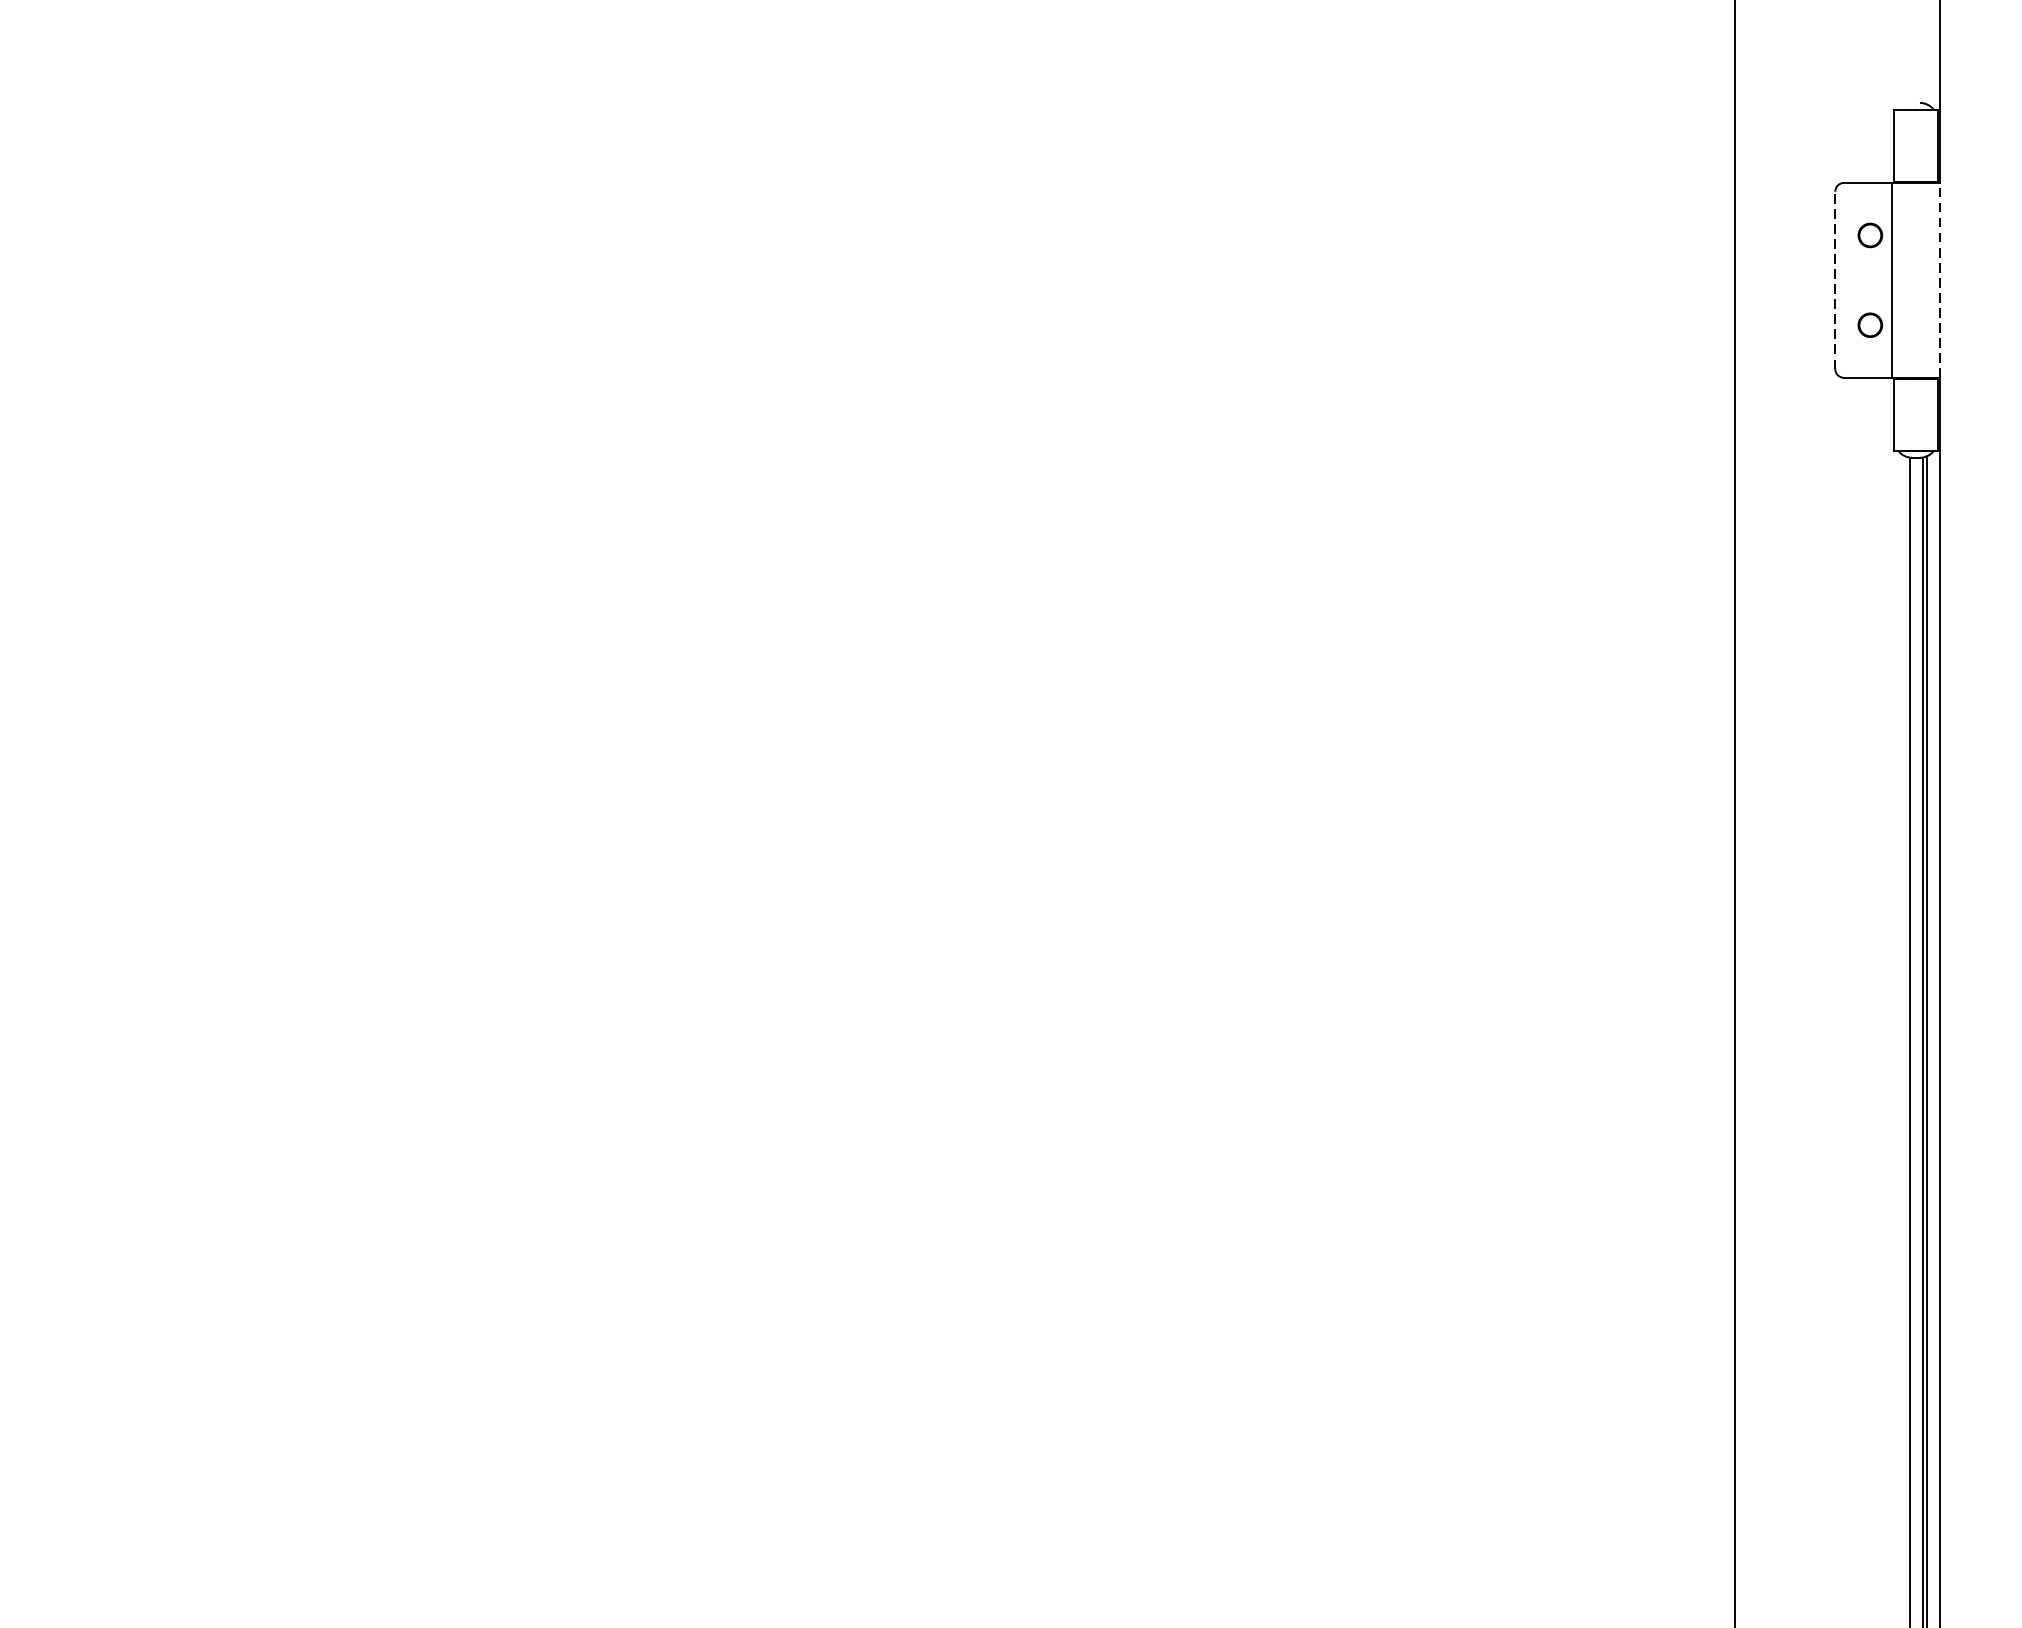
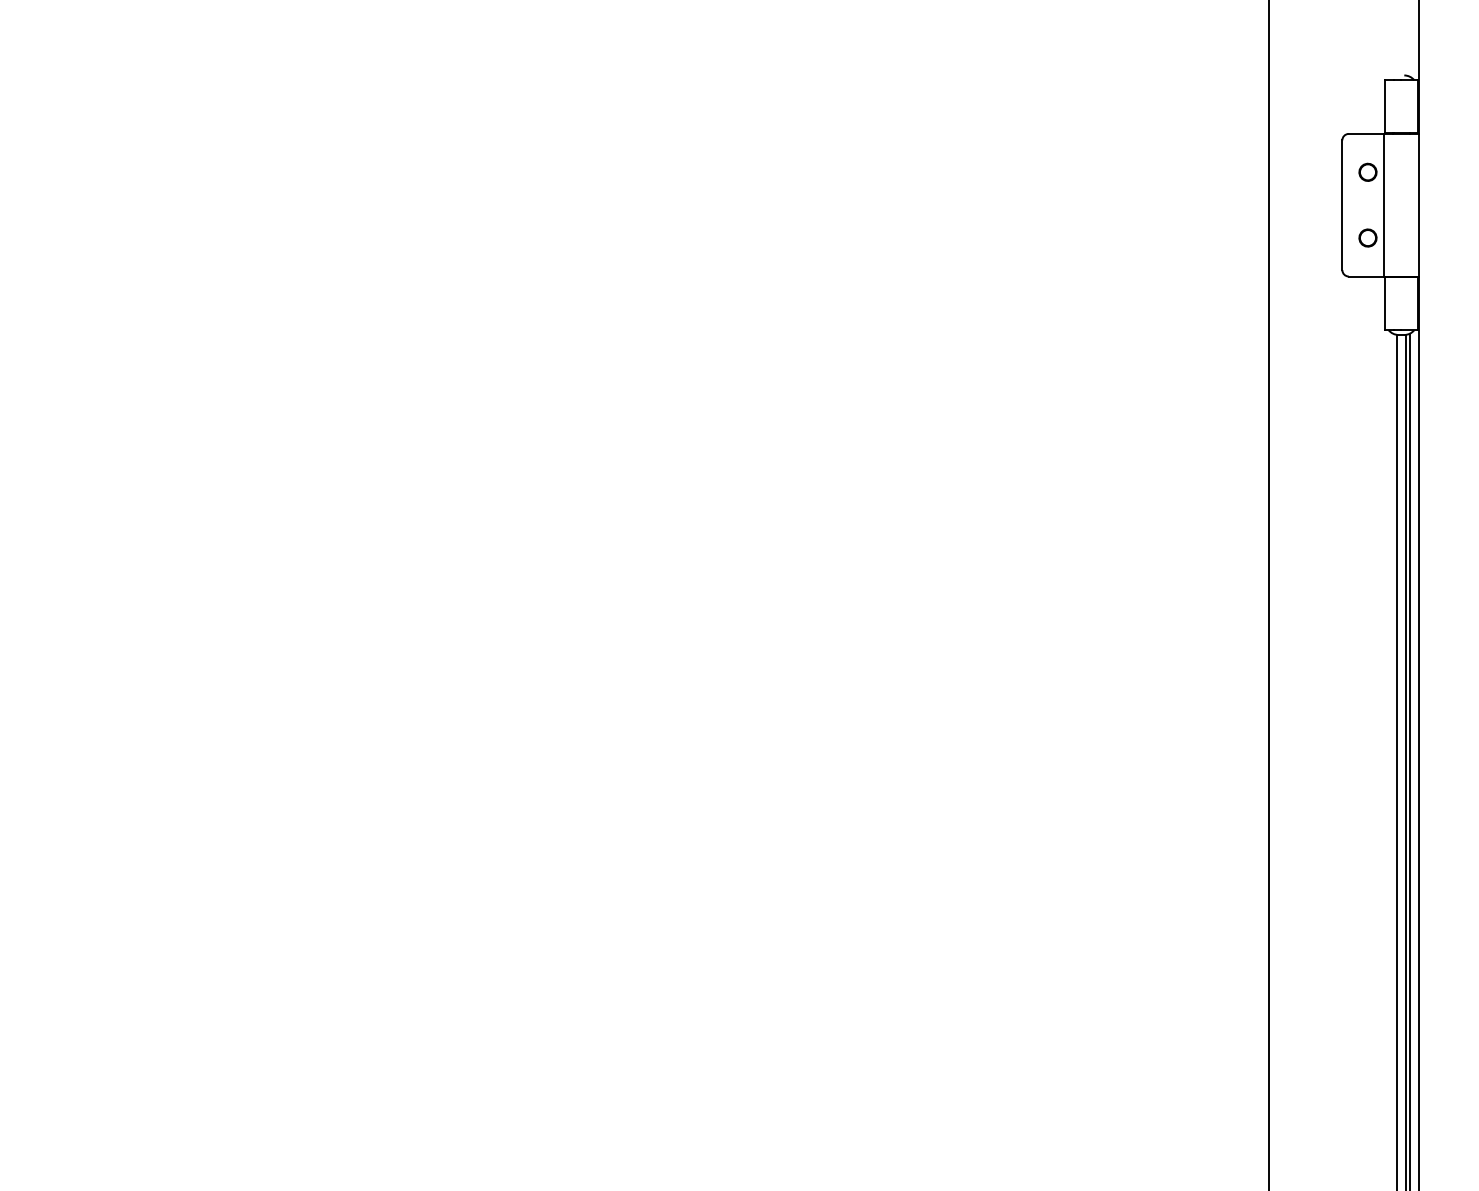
line: (1940, 279) -> (1419, 204), dashed -> solid
line: (1835, 280) -> (1342, 205), dashed -> solid

